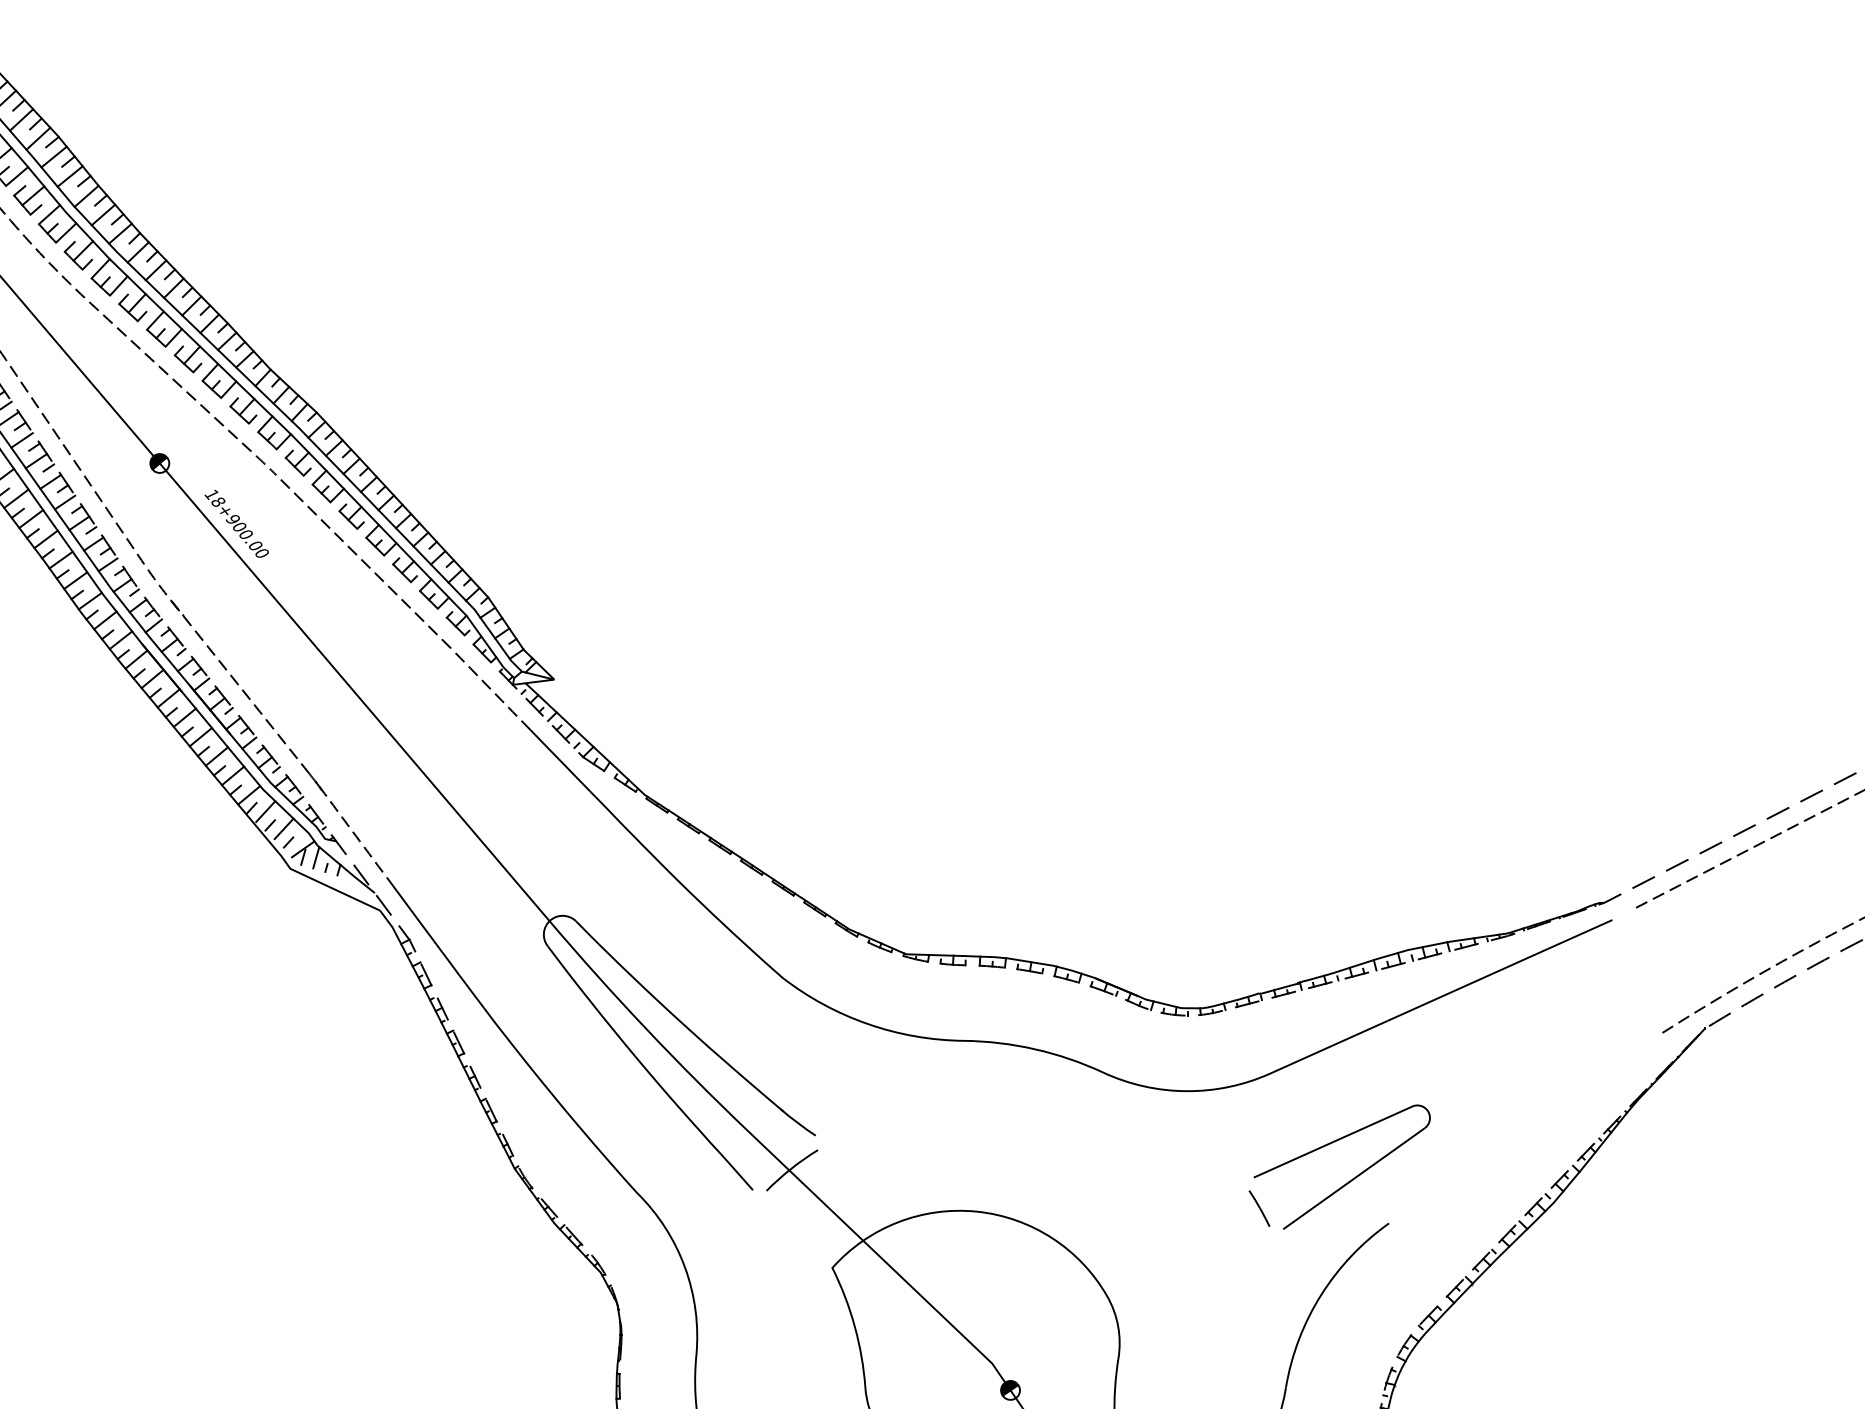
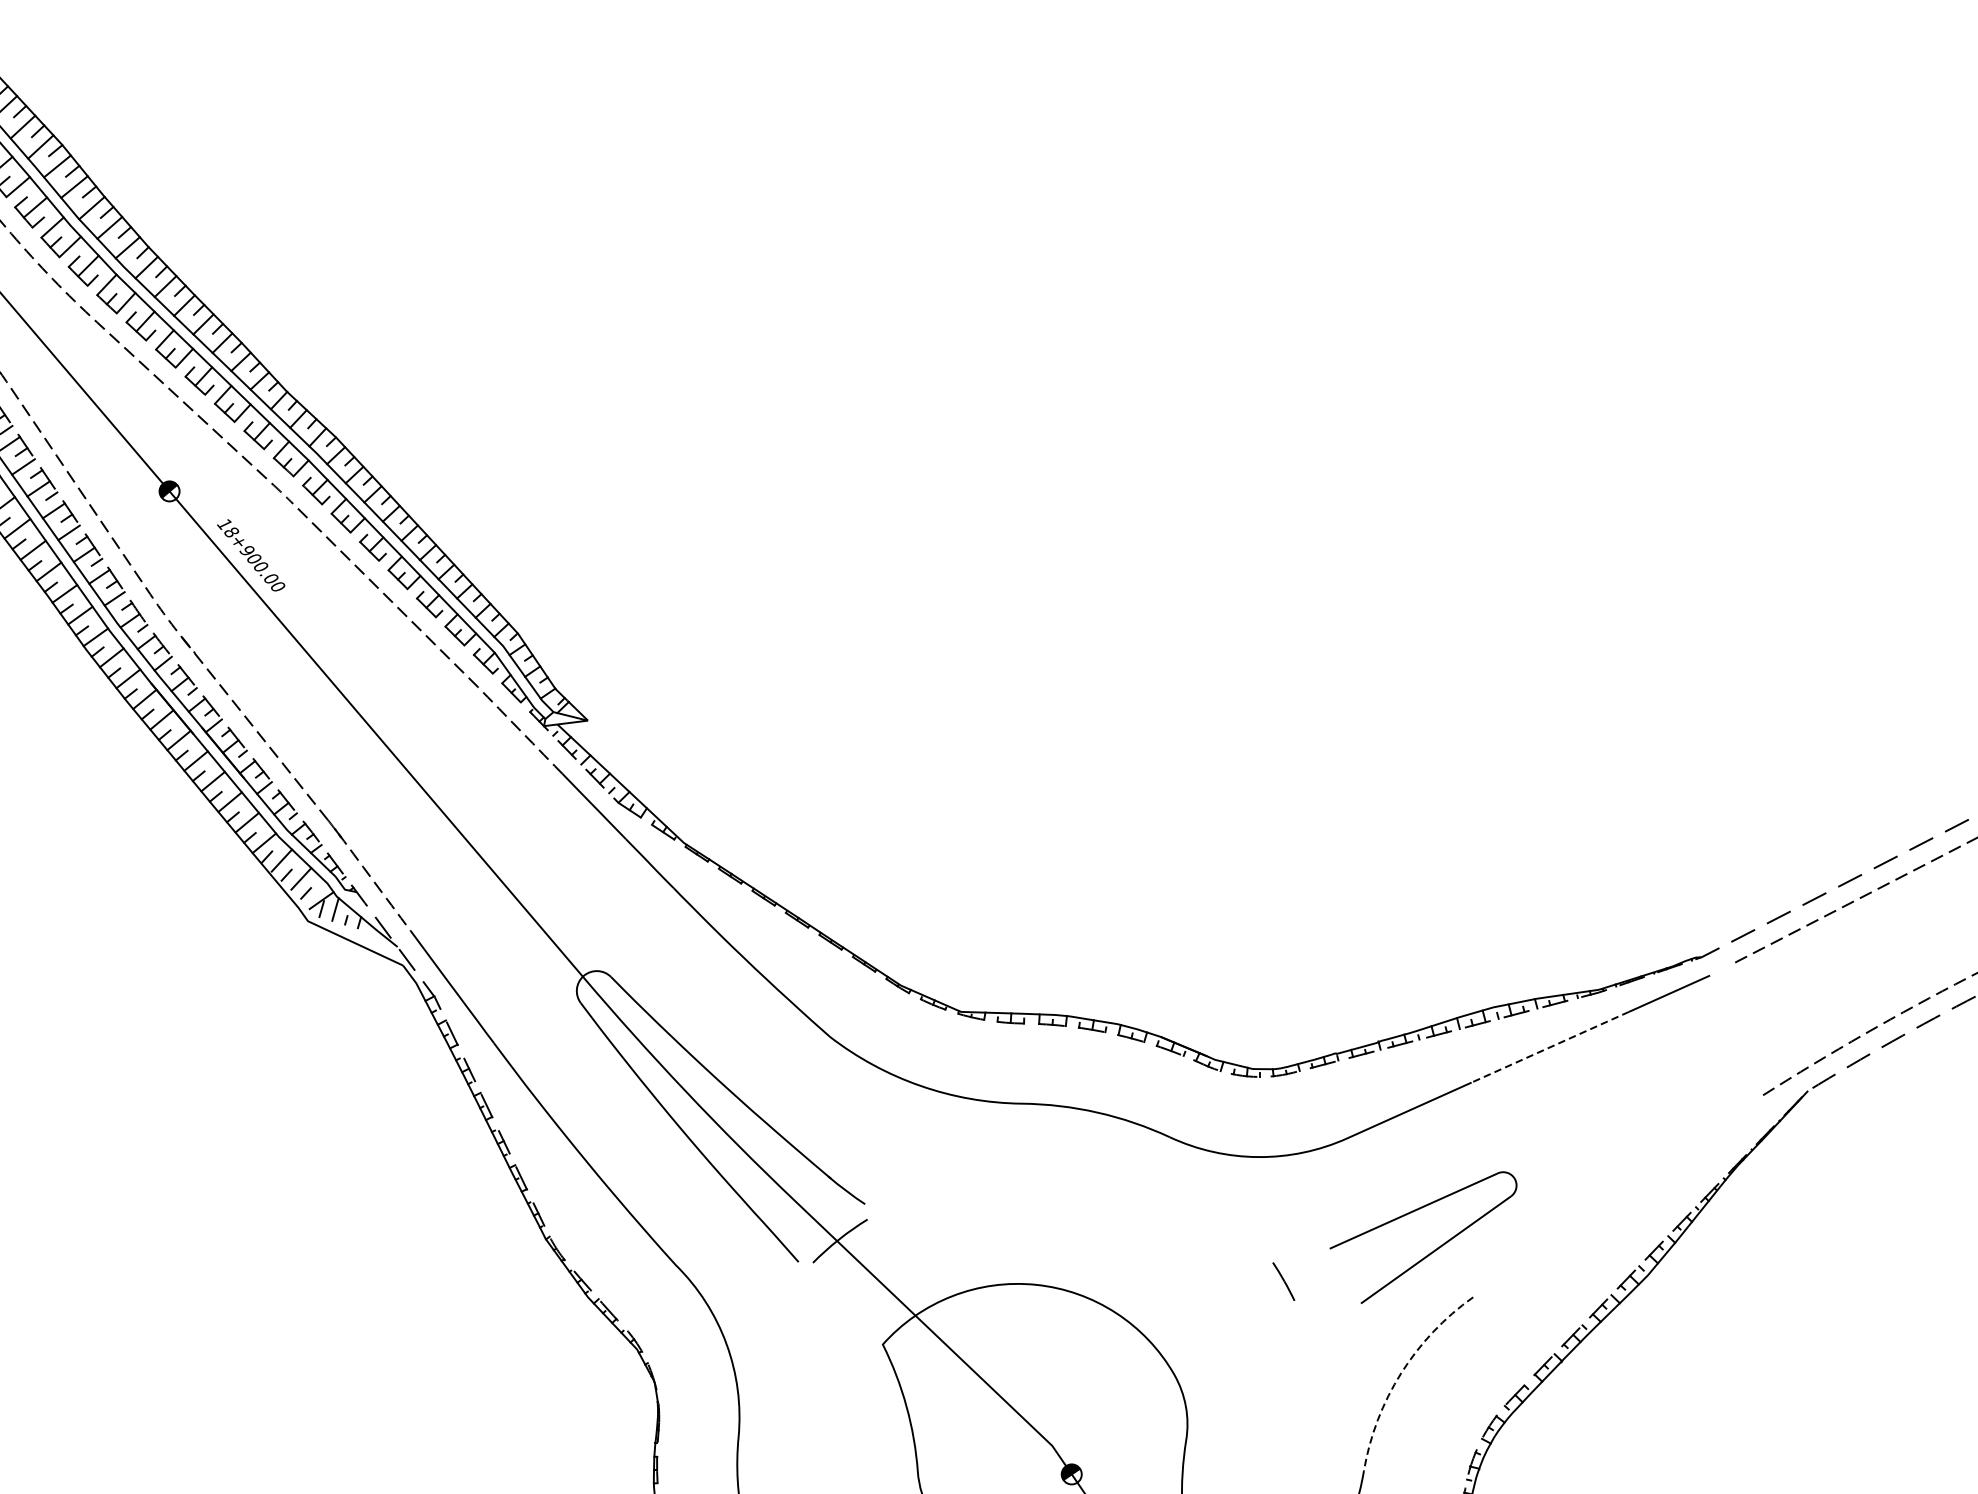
line: (1461, 987) -> (1550, 1047), solid -> dashed
line: (1259, 1208) -> (1283, 1281), moved
line: (1321, 1295) -> (1401, 1373), solid -> dashed

